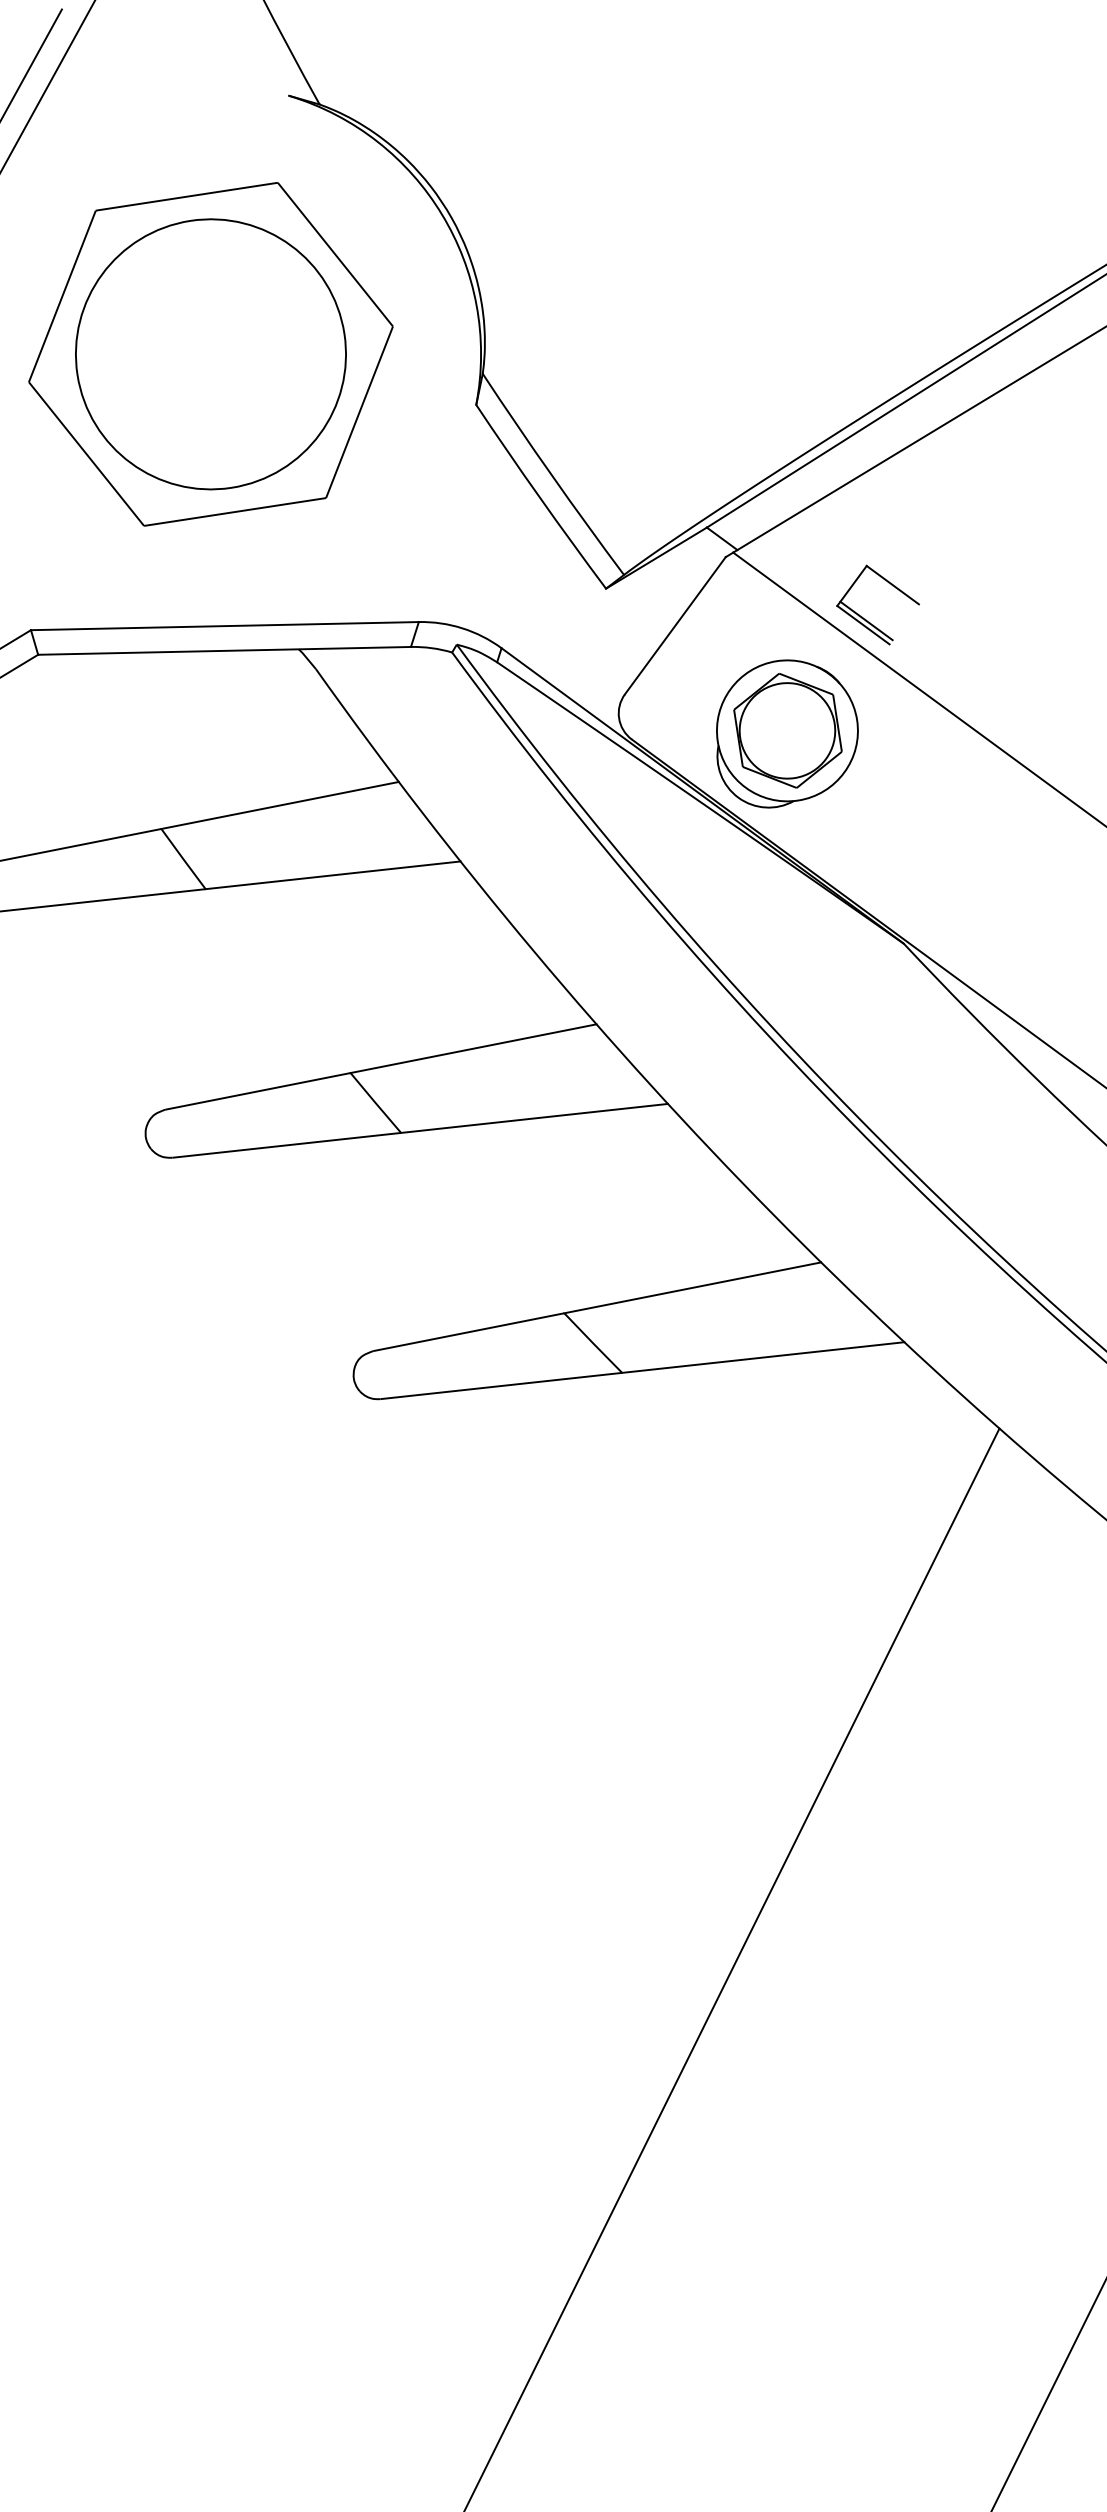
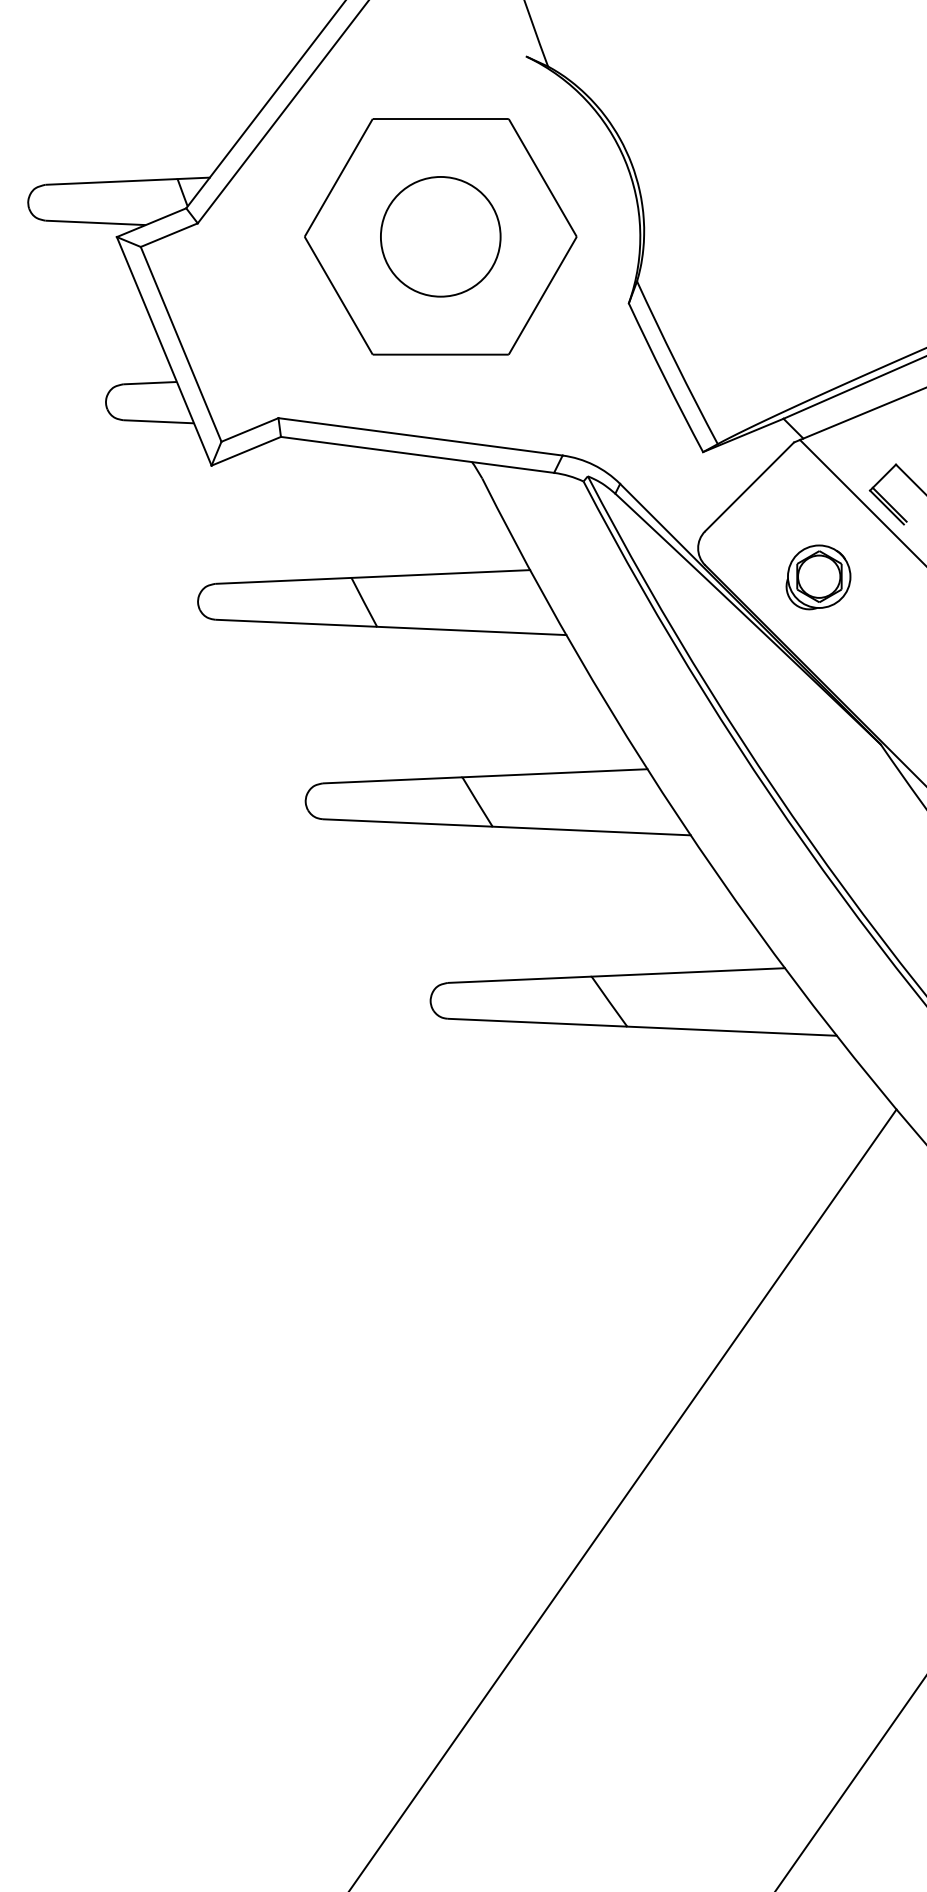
circle: (210, 353) -> (440, 236), size x0.6
part: (786, 732) -> (818, 577), size x0.6

